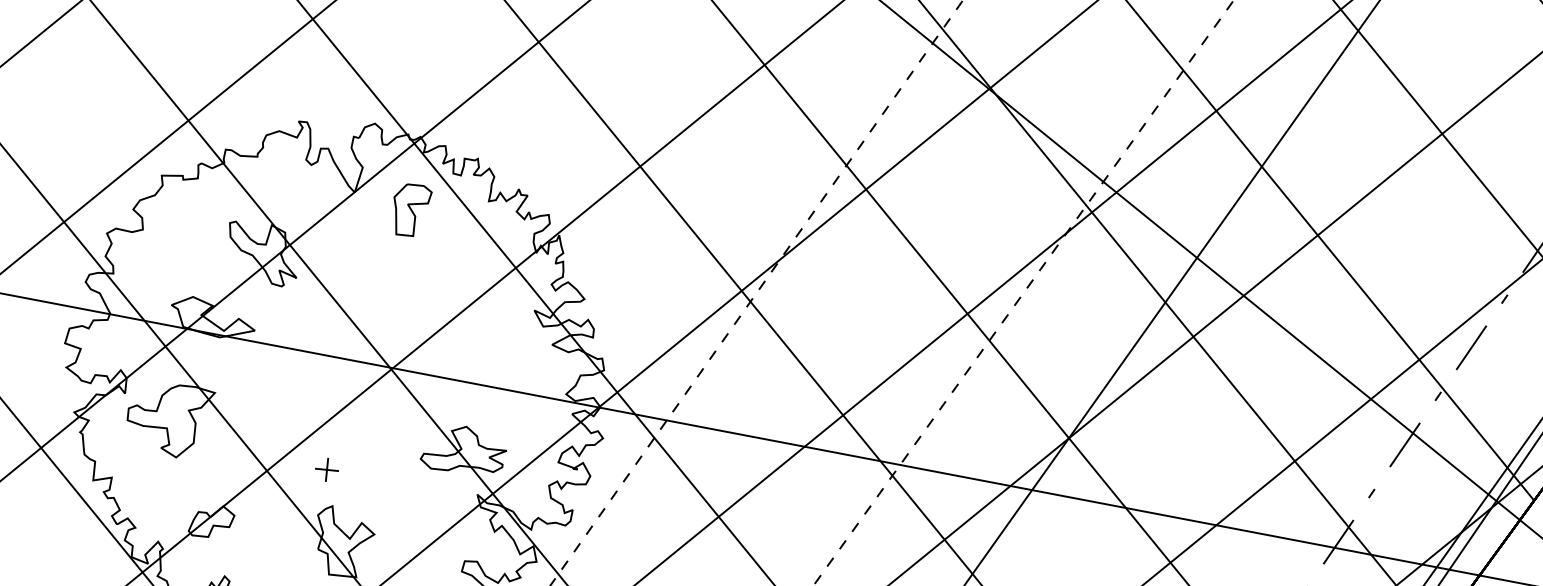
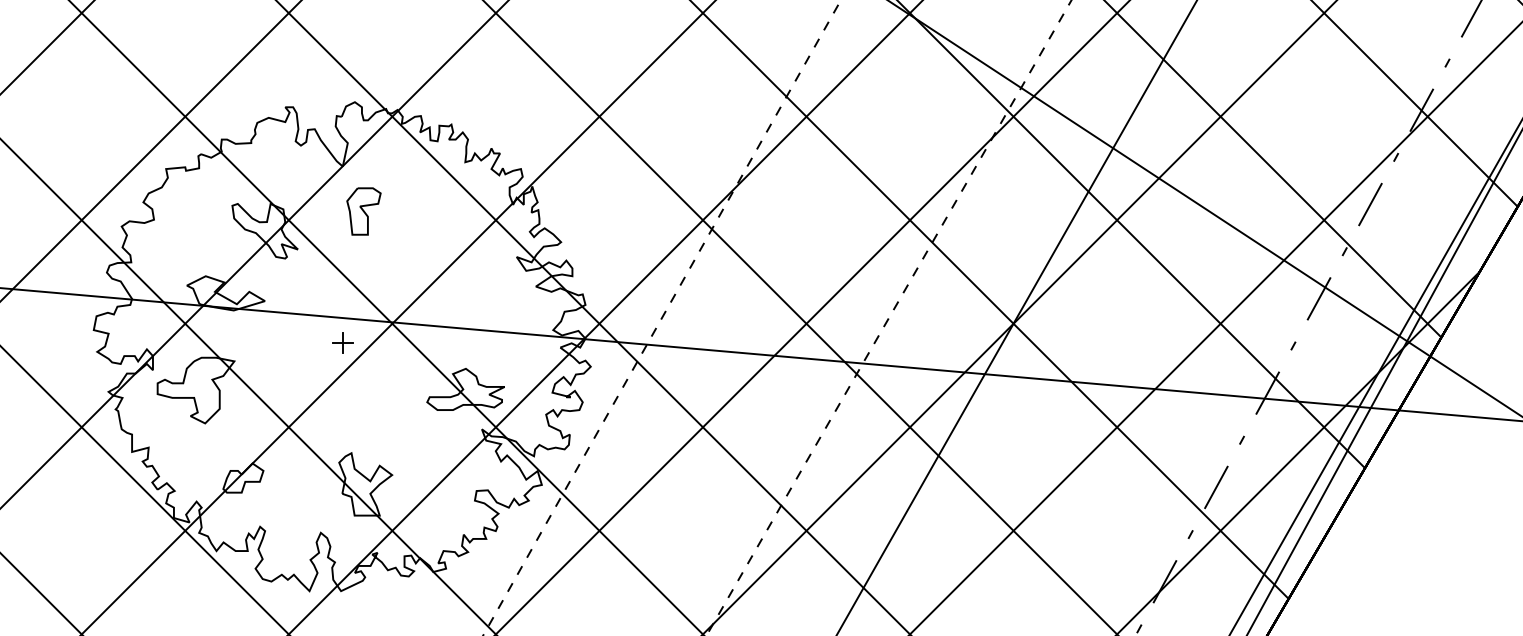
part: (411, 210) -> (363, 211), moved
part: (326, 469) -> (342, 342), moved

